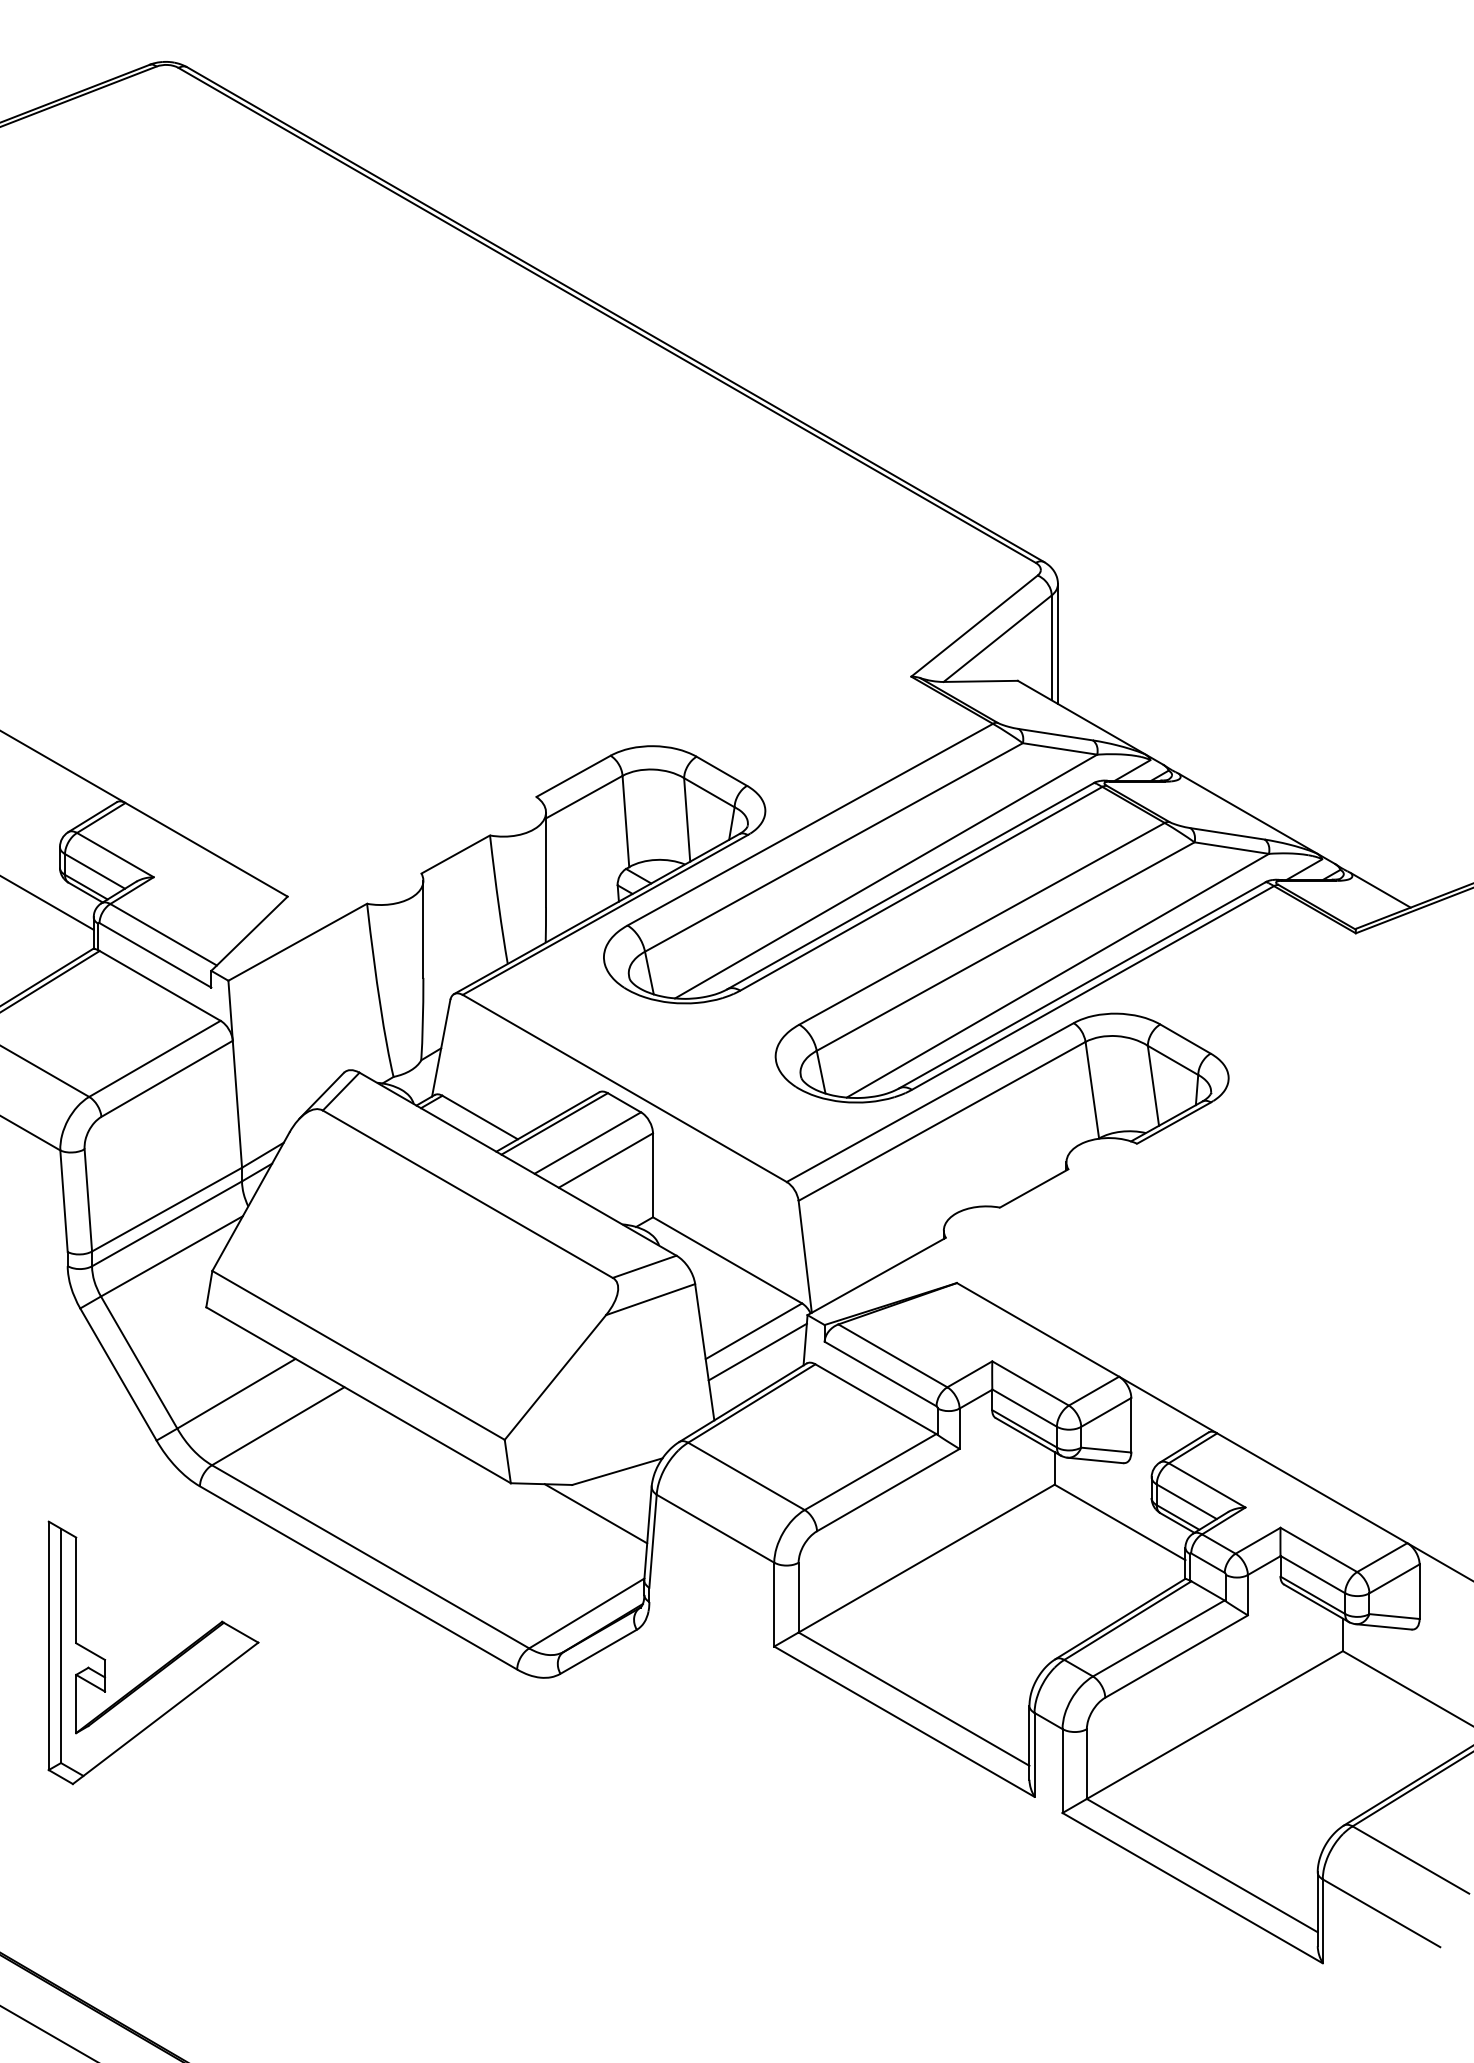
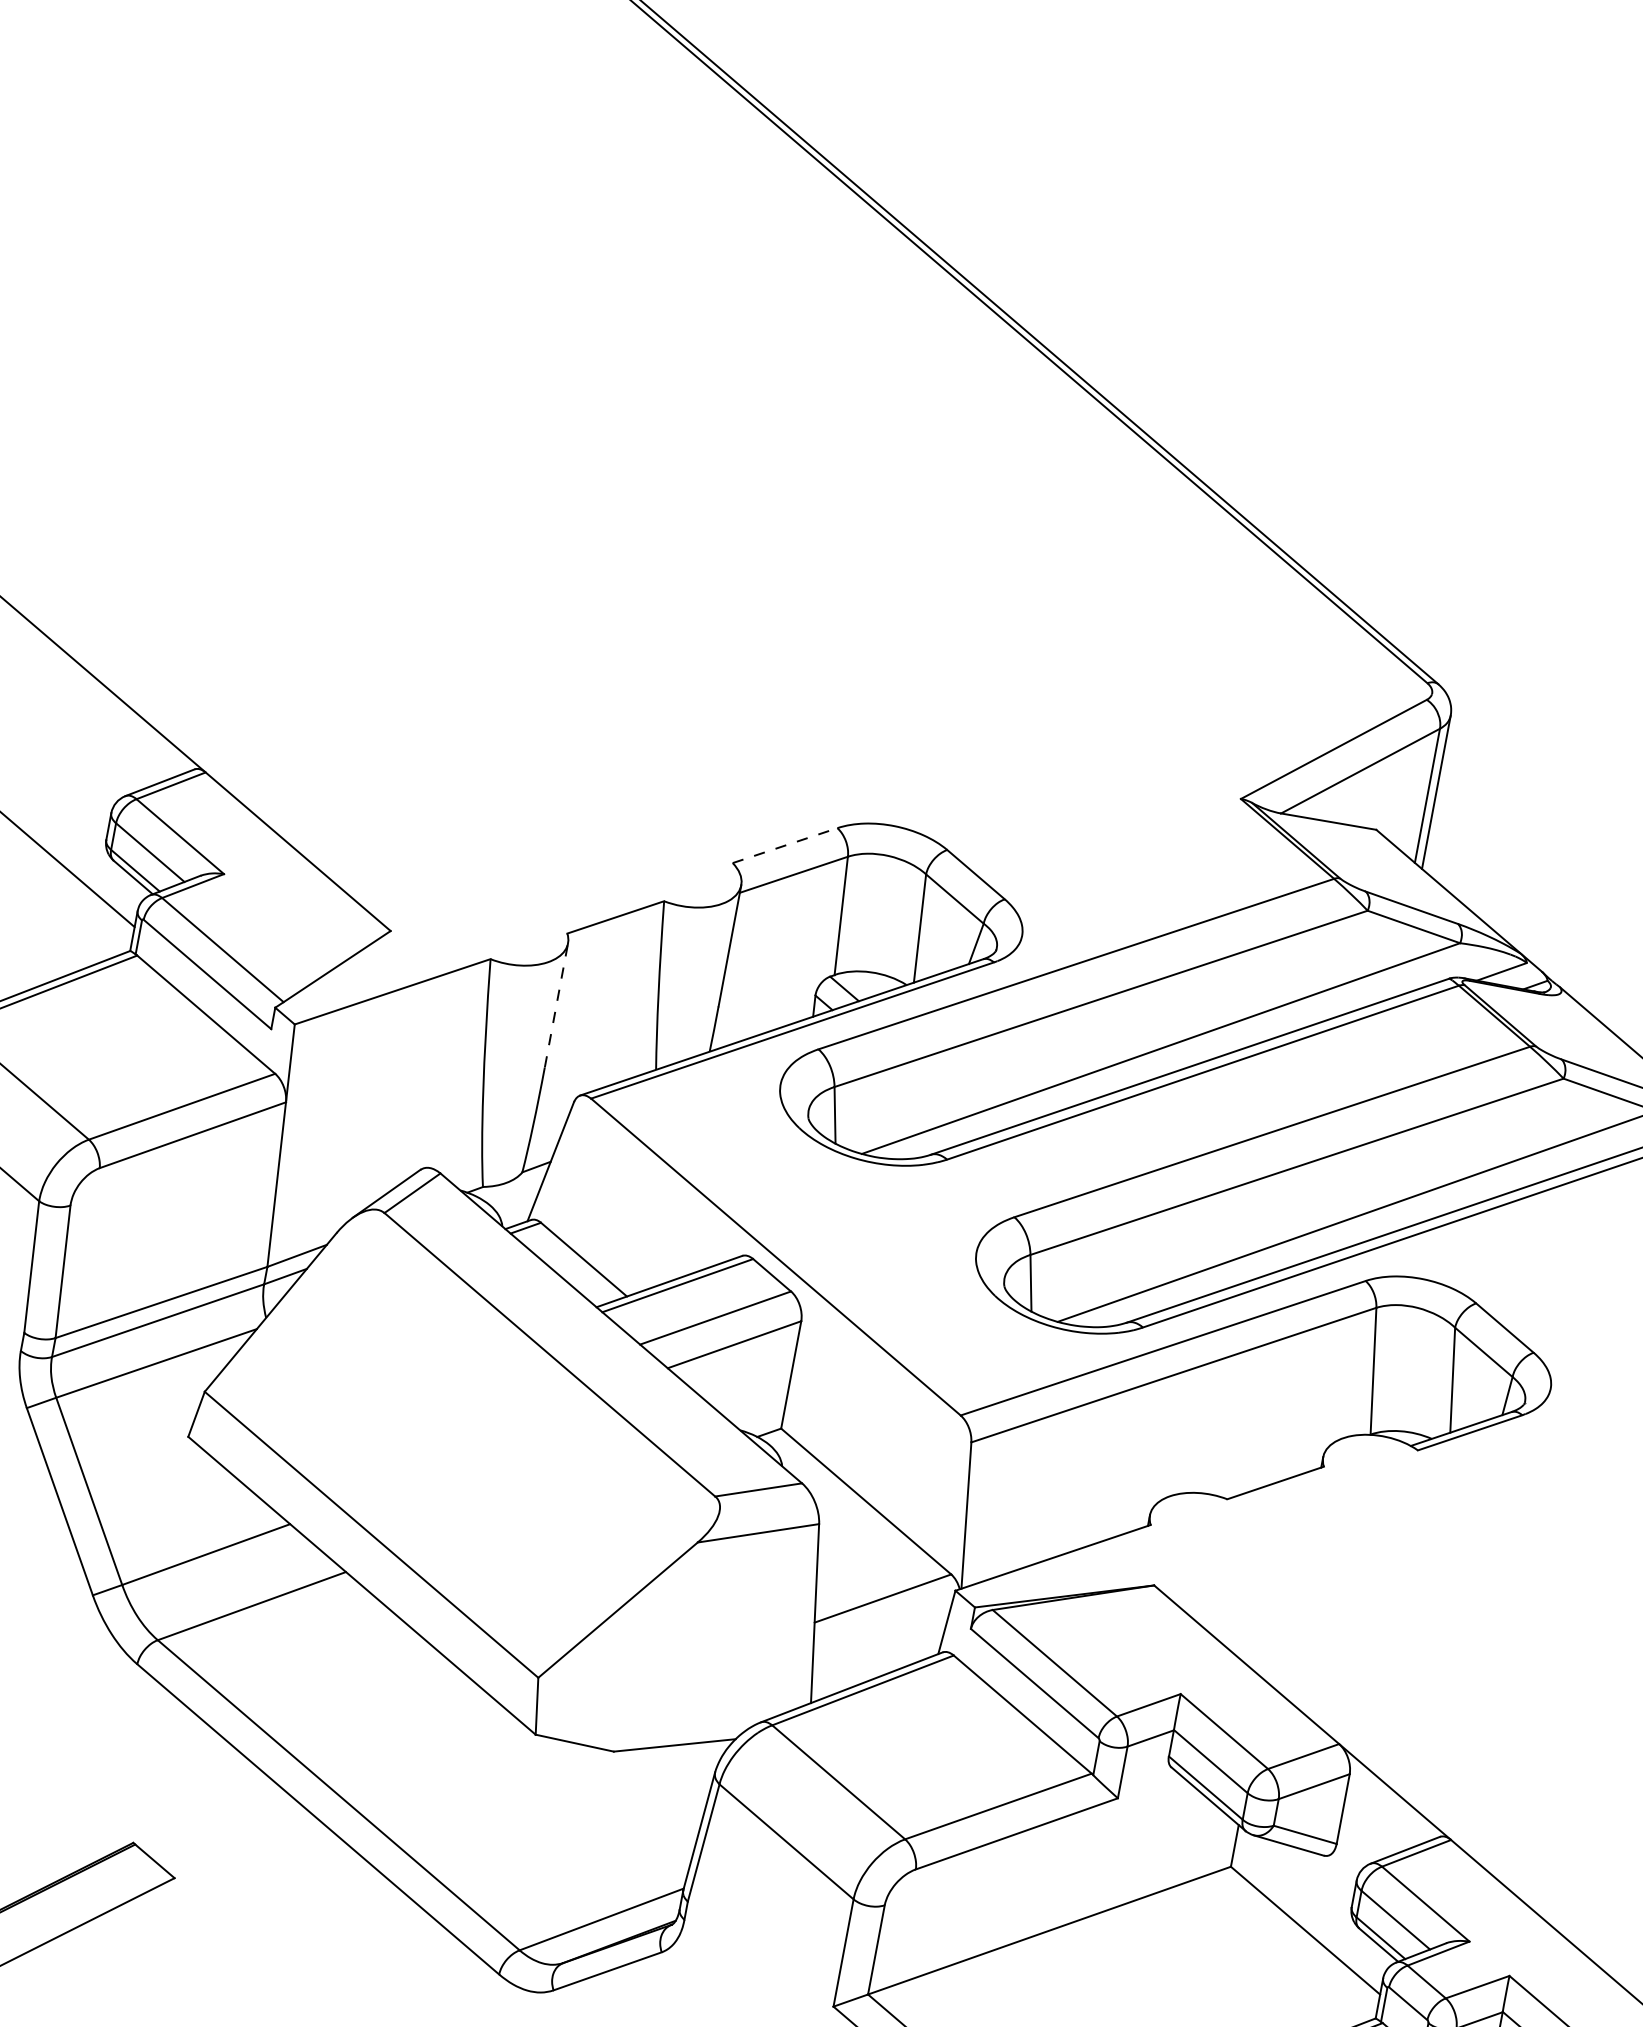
line: (573, 776) -> (785, 845), solid -> dashed
line: (423, 928) -> (556, 1004), solid -> dashed
line: (757, 1351) -> (882, 1625), removed
line: (595, 1513) -> (636, 1793), removed

